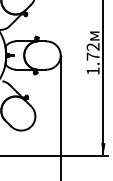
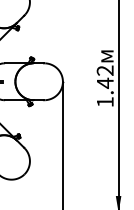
text: (92, 56) -> (104, 83), 1.72 -> 1.42

